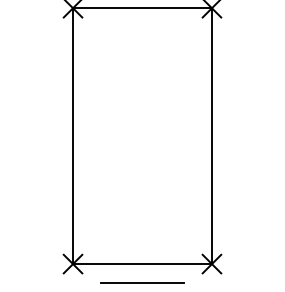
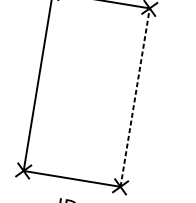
line: (211, 136) -> (134, 97), solid -> dashed
line: (142, 282) -> (70, 191), removed

